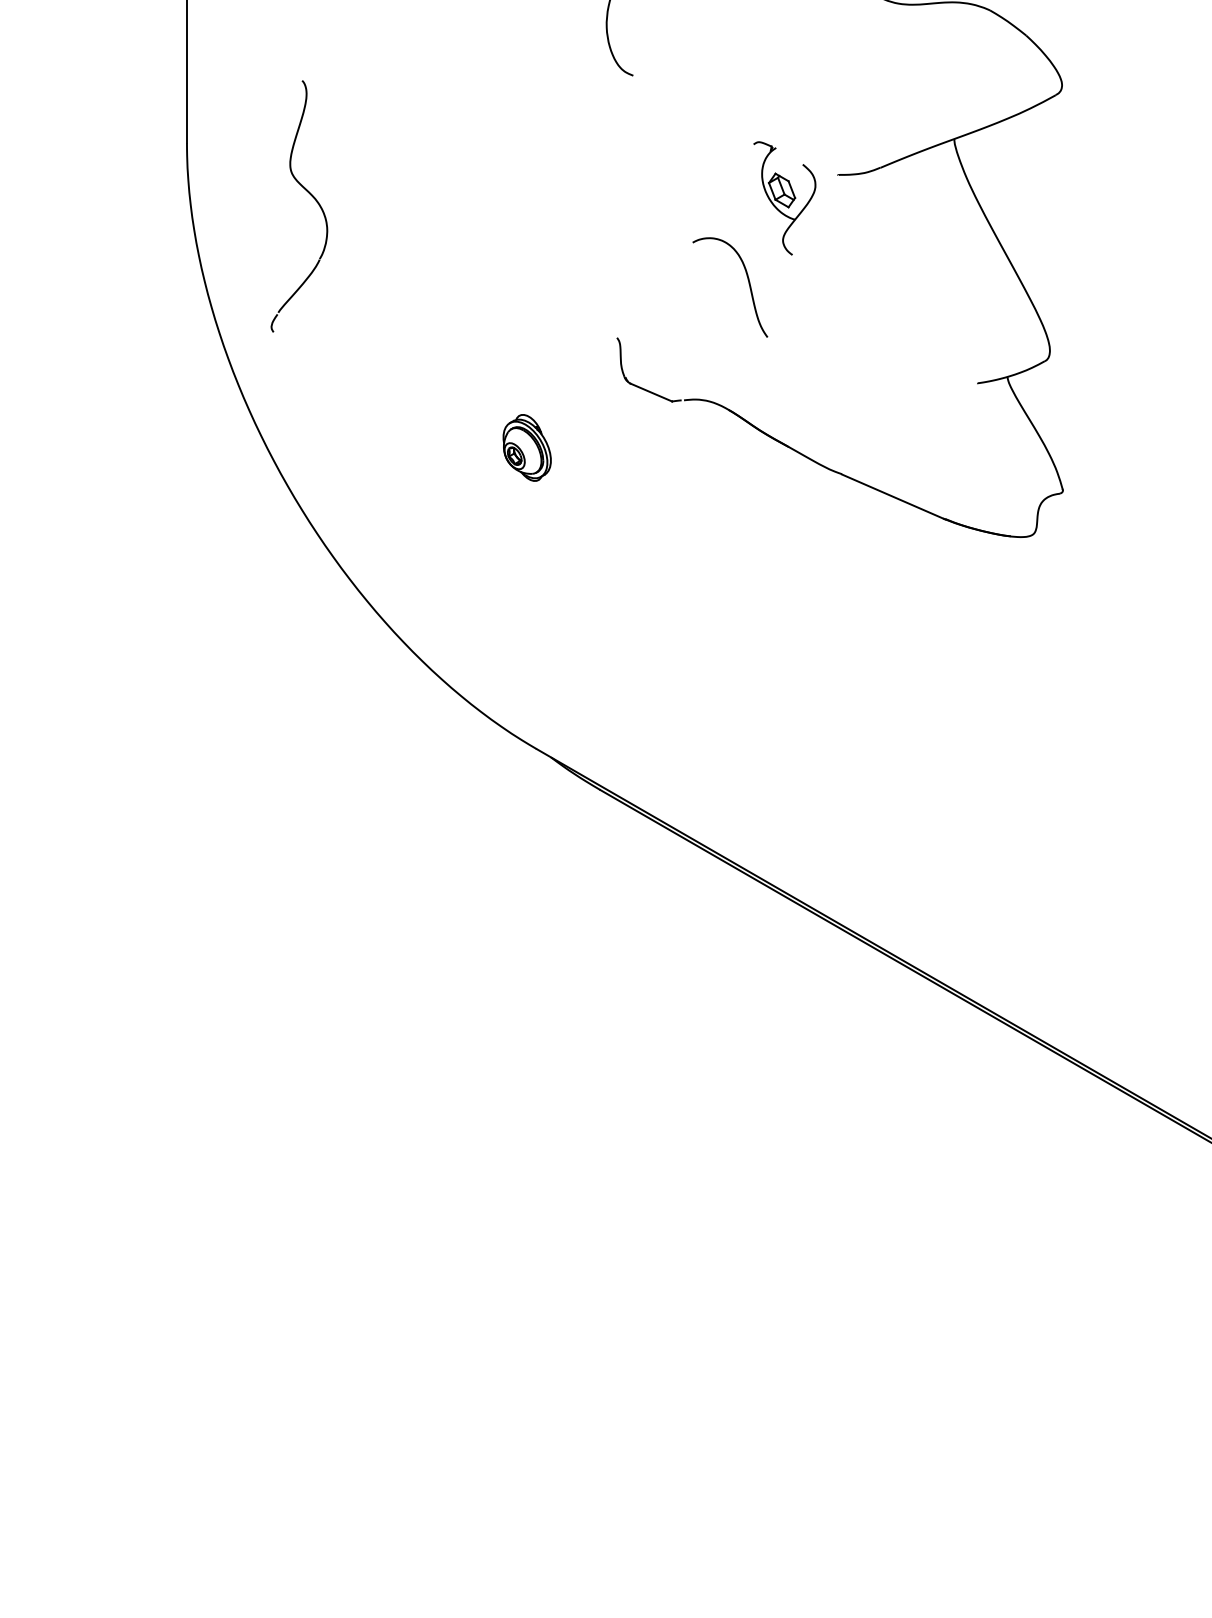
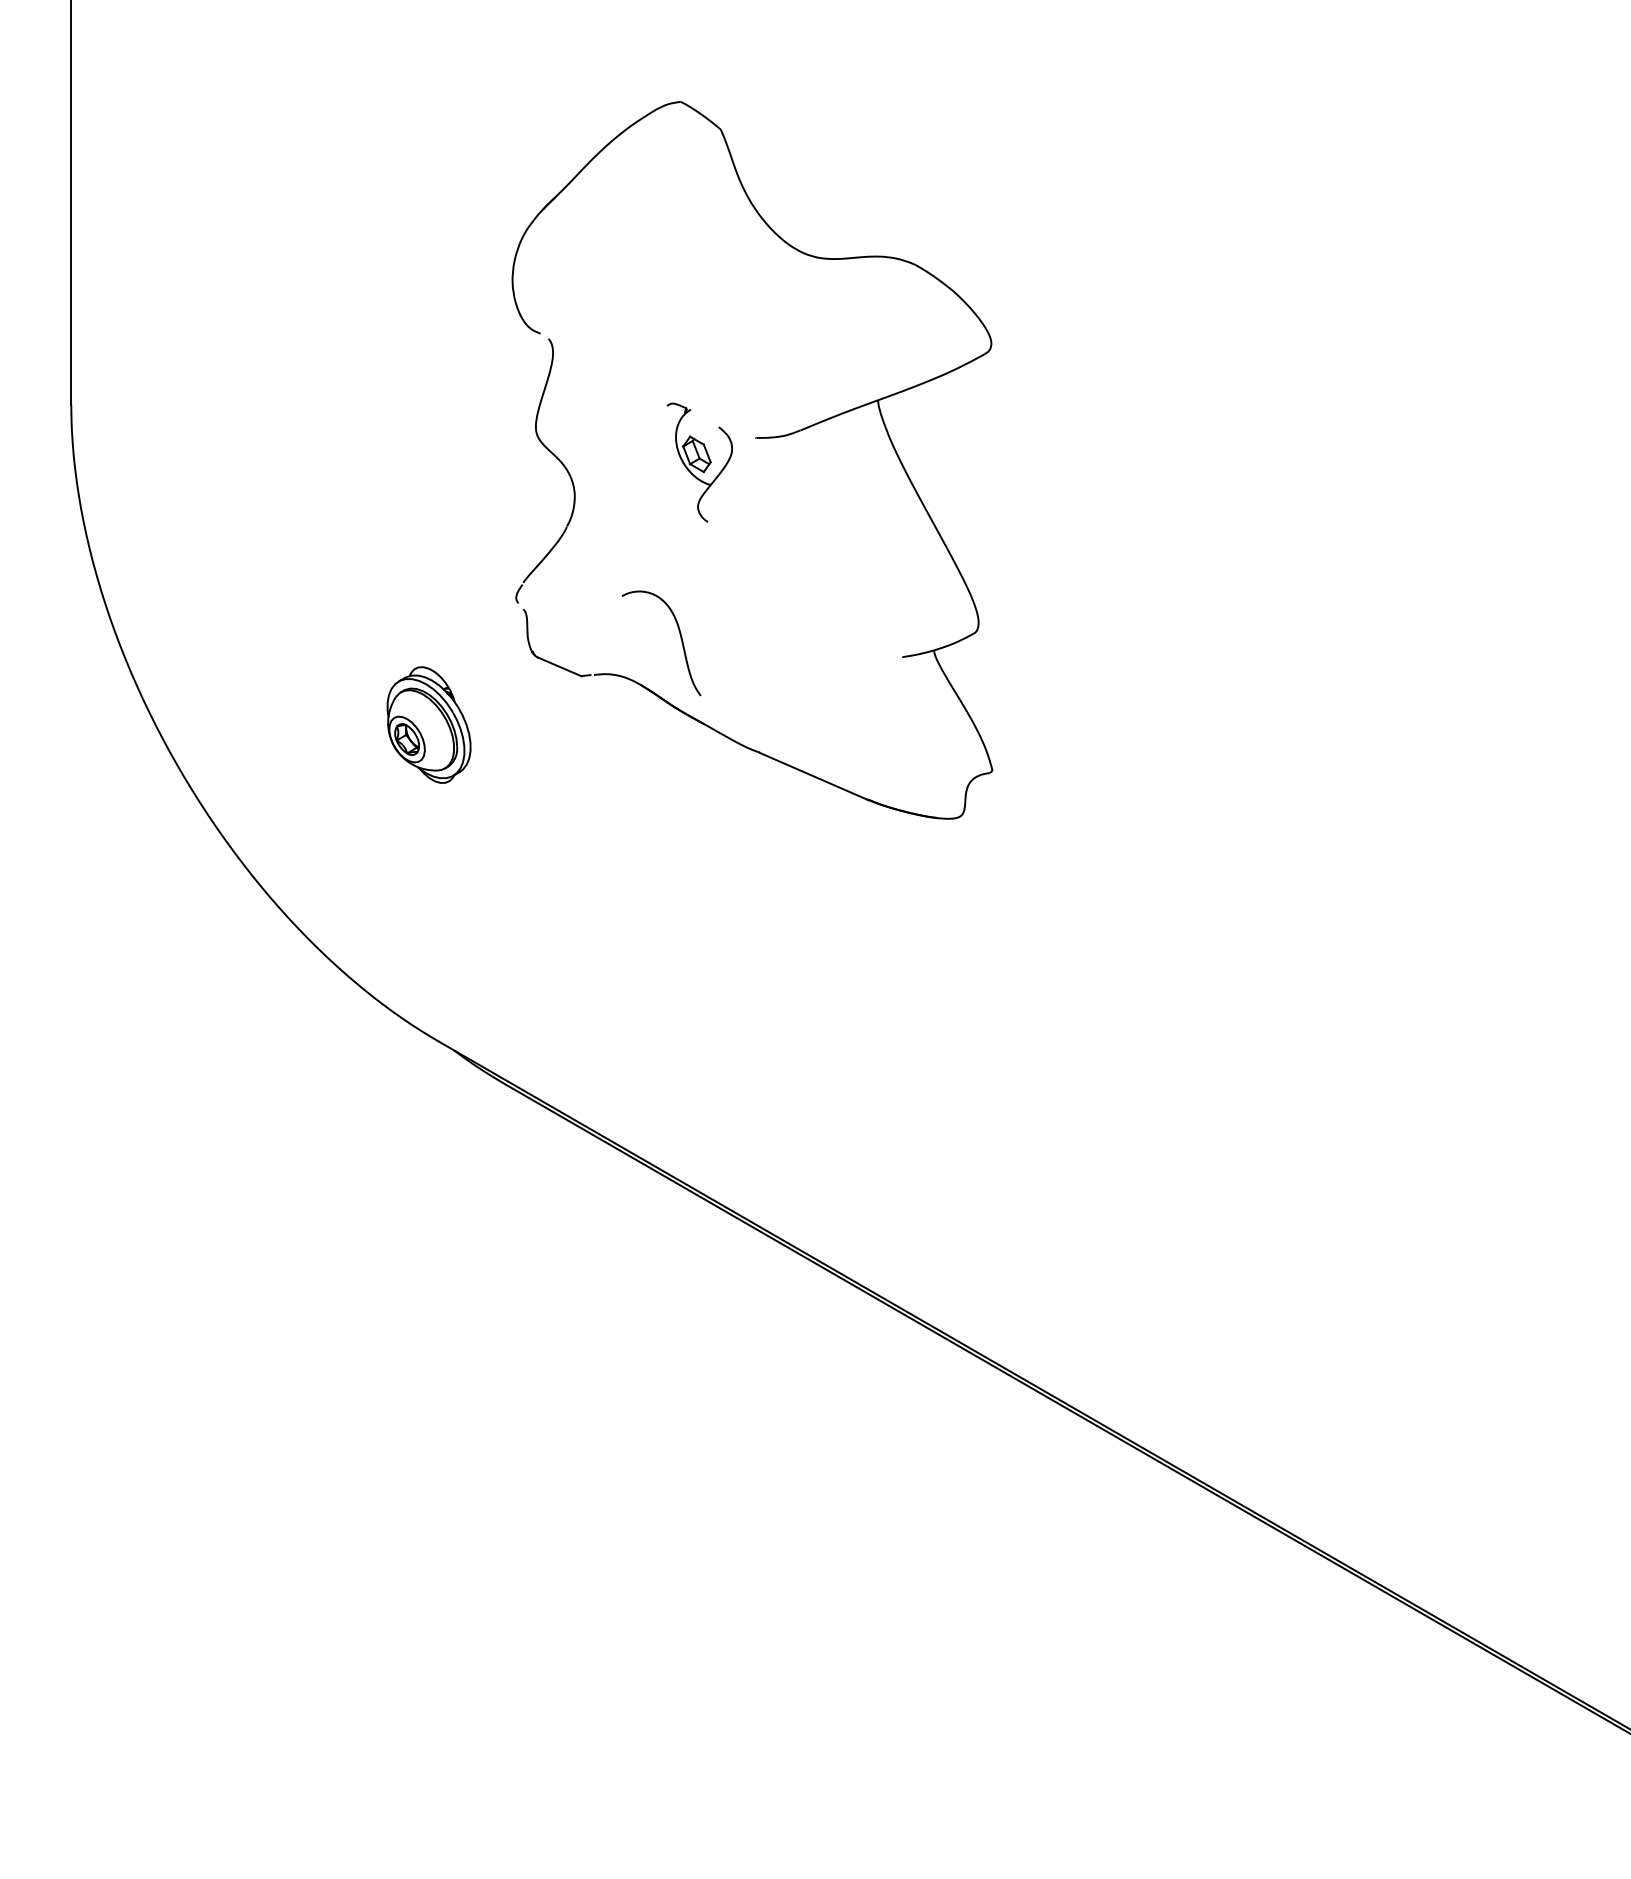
part: (309, 194) -> (556, 458), moved
curve: (748, 282) -> (680, 638), moved
part: (526, 447) -> (428, 724), size x1.67

